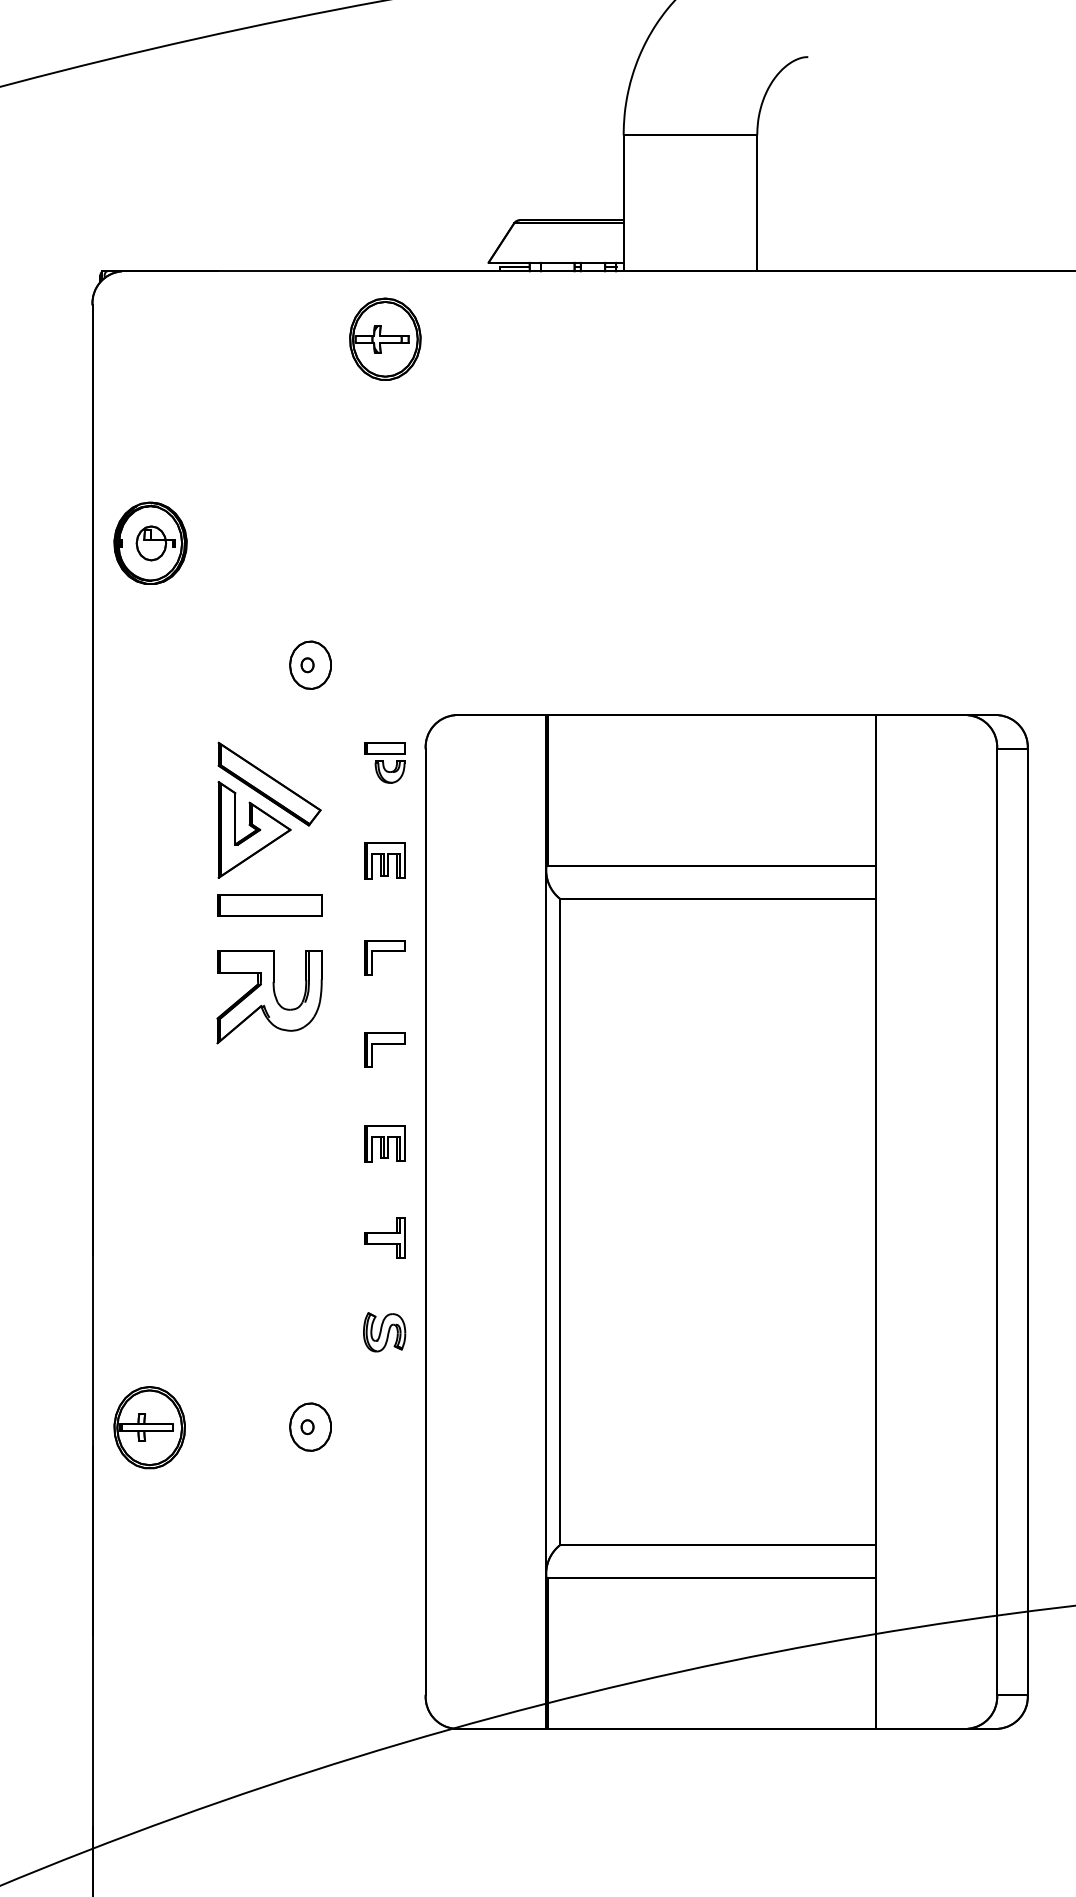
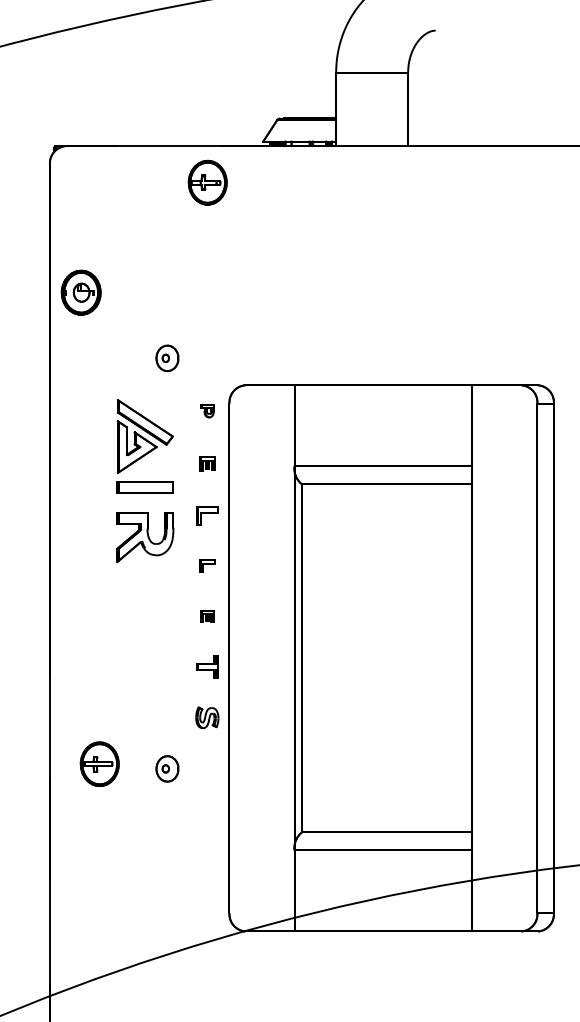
part: (384, 761) -> (207, 410), size x0.6
part: (384, 860) -> (207, 463), size x0.7
part: (384, 1049) -> (207, 565), size x0.7
part: (384, 1144) -> (207, 616), size x0.6
part: (149, 1426) -> (99, 763), moved

